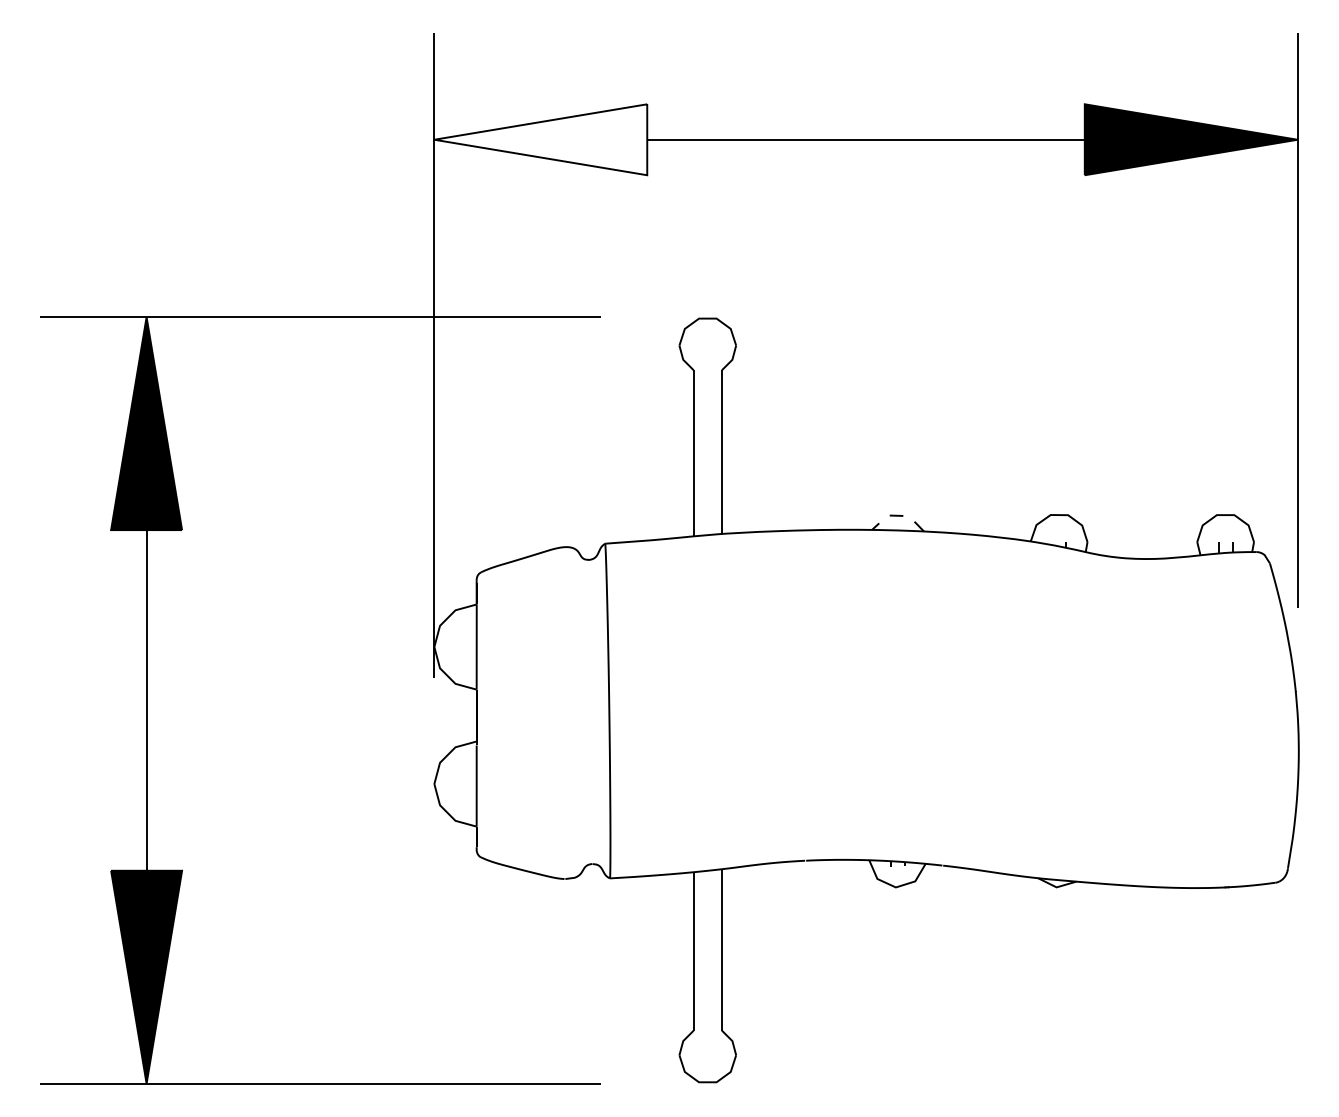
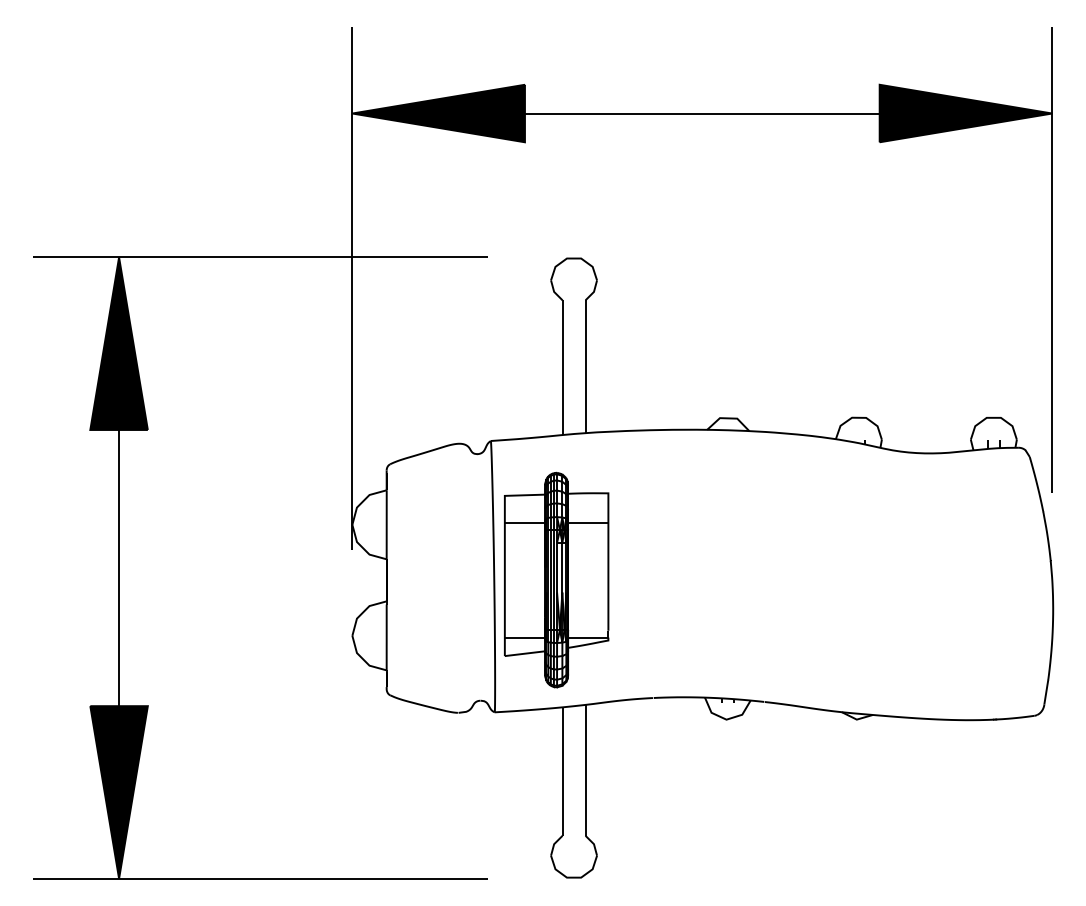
fill: (540, 139) -> (438, 113), added
line: (898, 515) -> (728, 418), dashed -> solid
part: (686, 715) -> (556, 580), added

